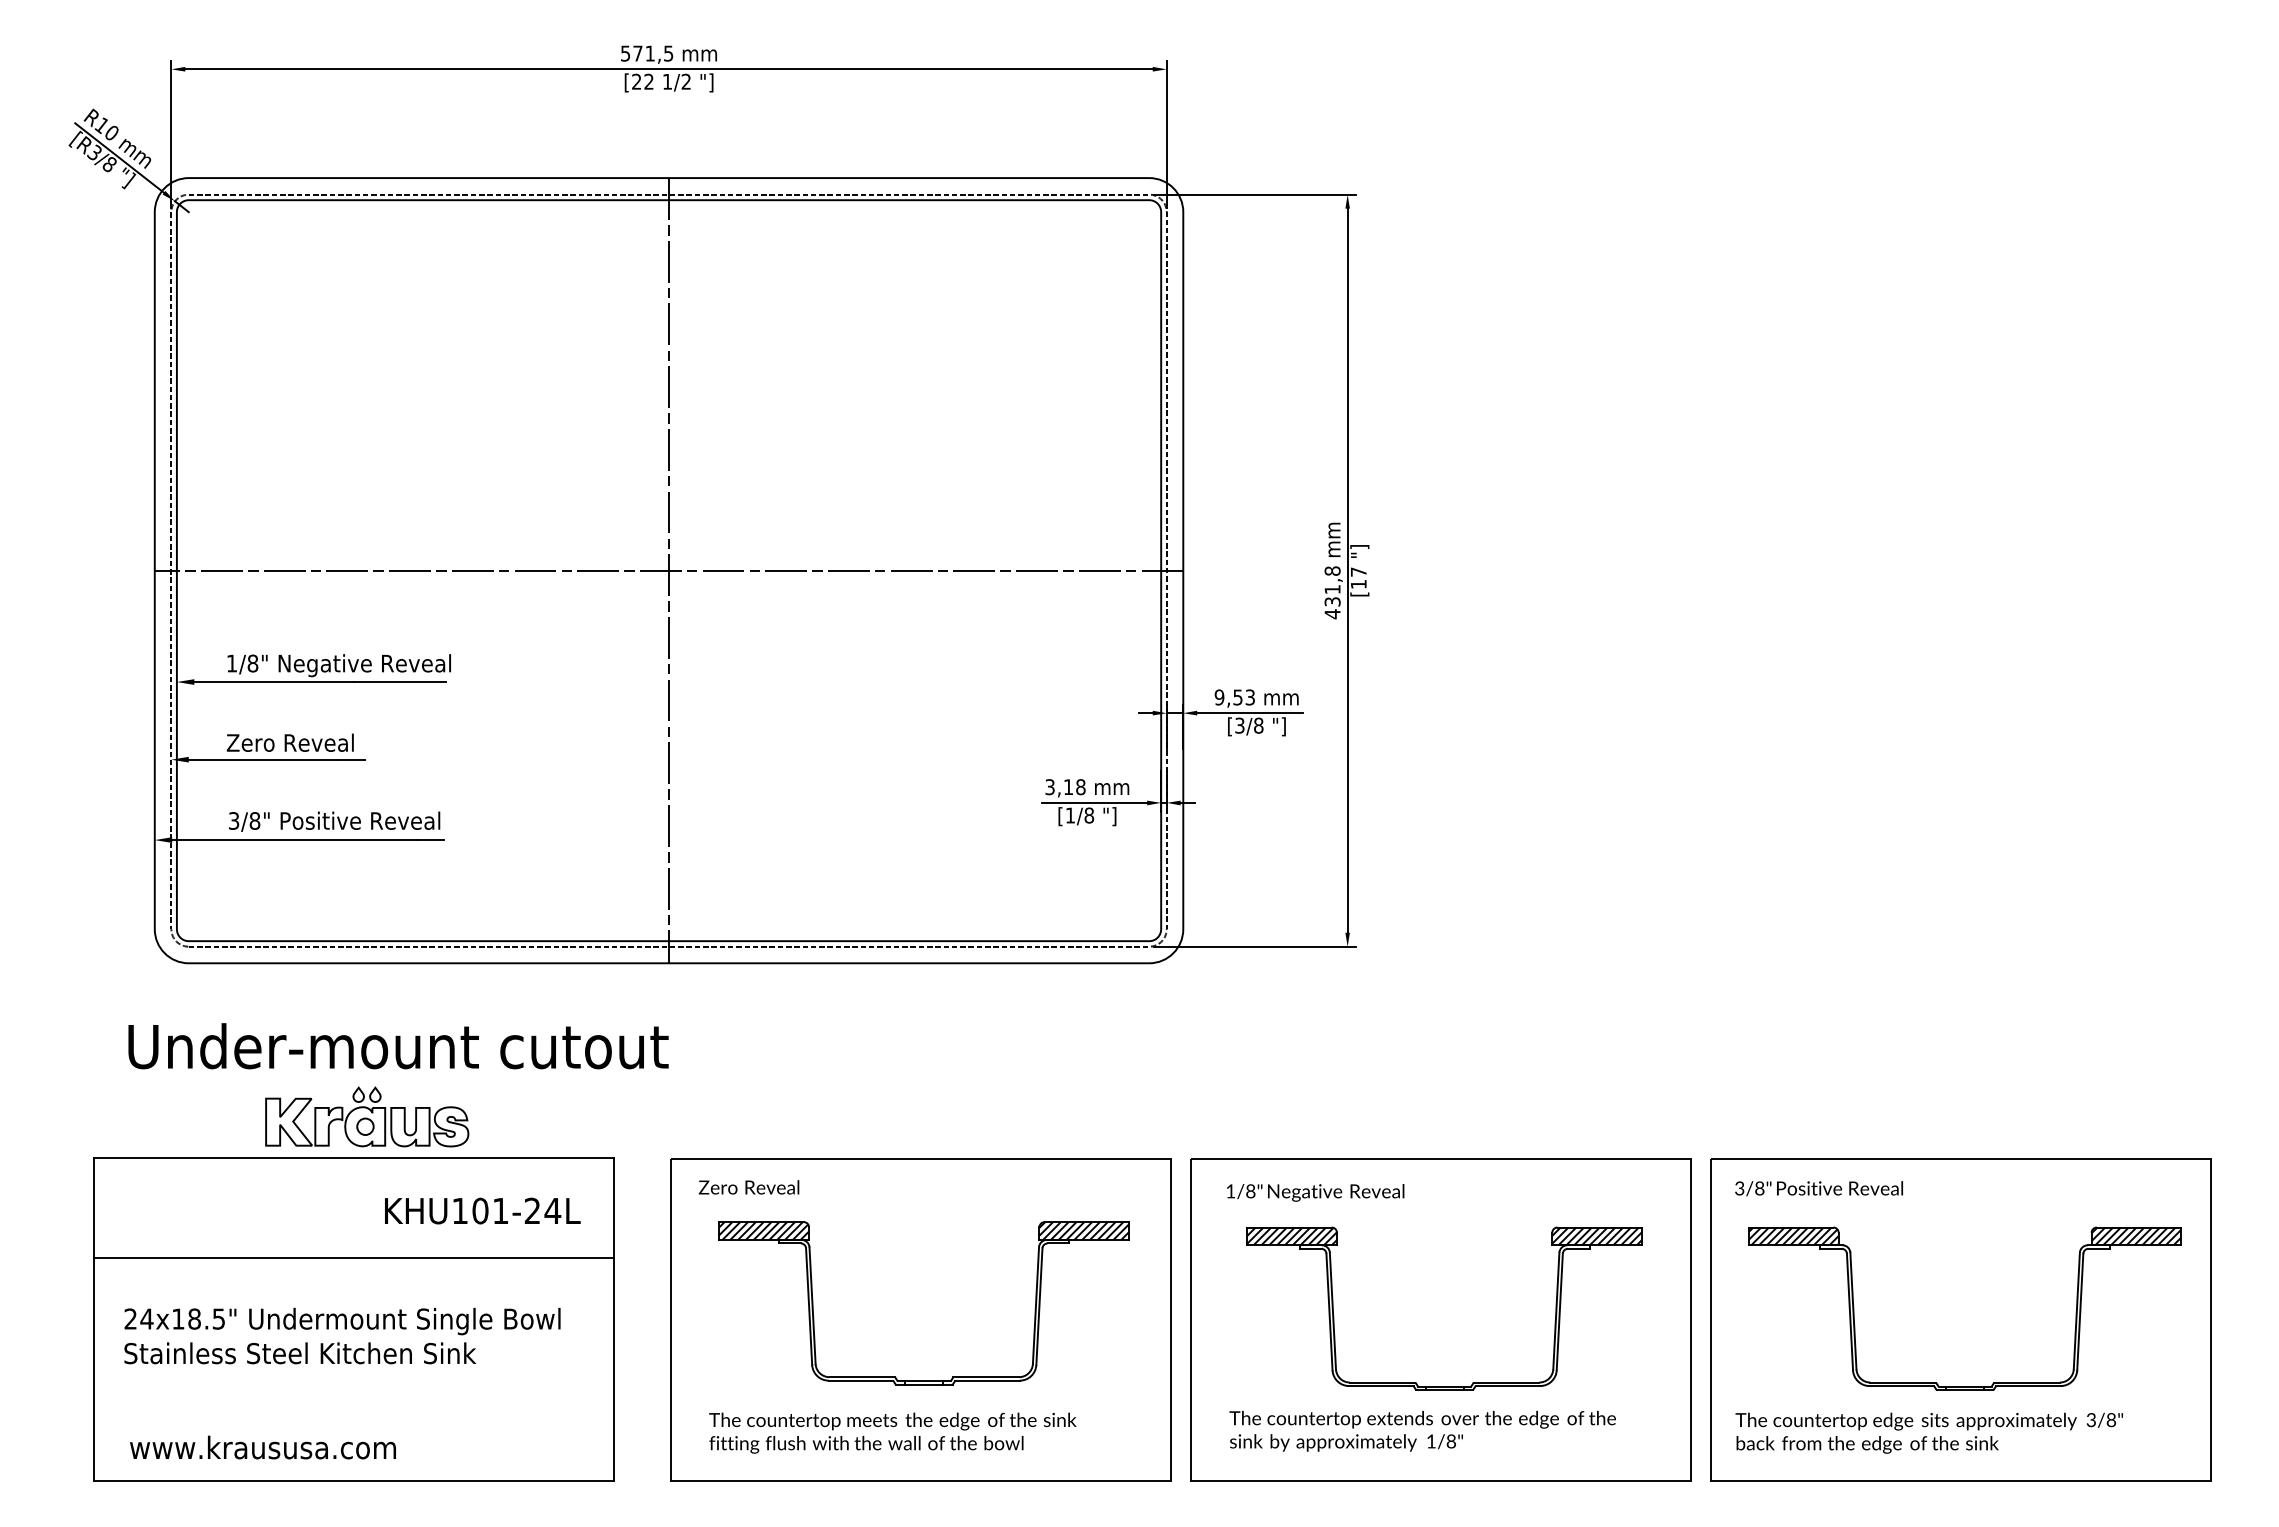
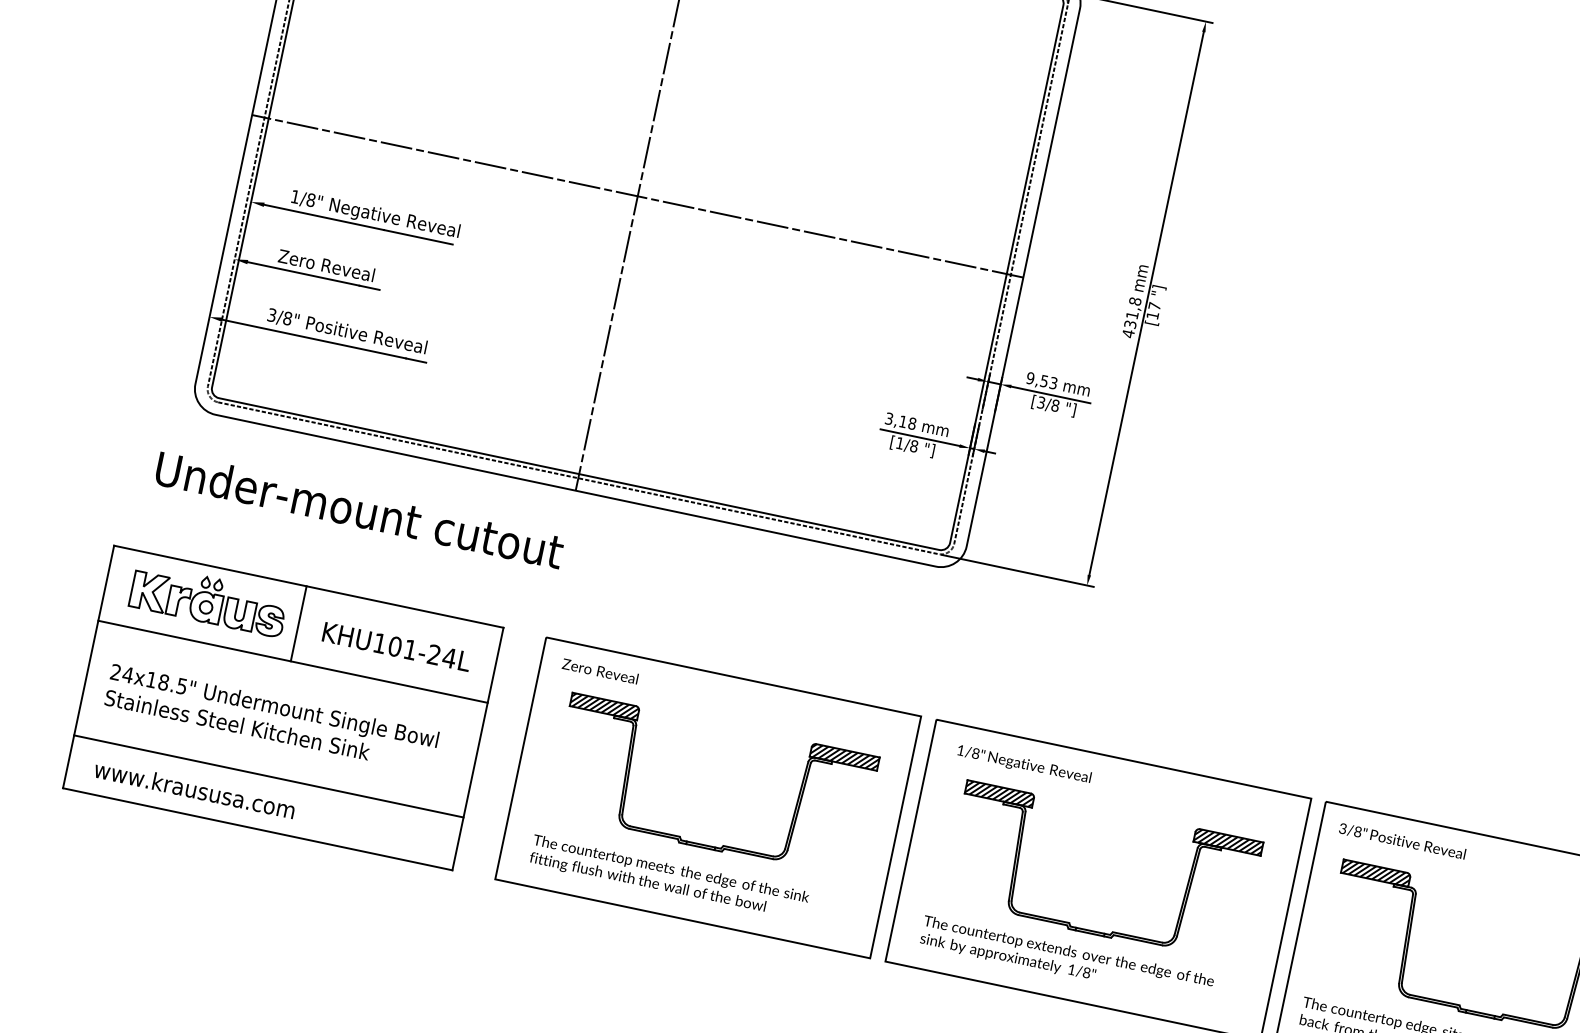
part: (367, 1116) -> (209, 600), moved
line: (351, 1207) -> (299, 623), added
line: (353, 1410) -> (268, 776), added

